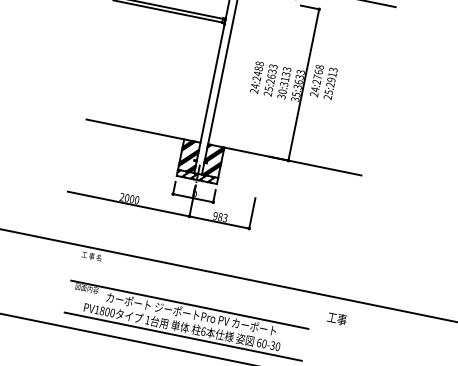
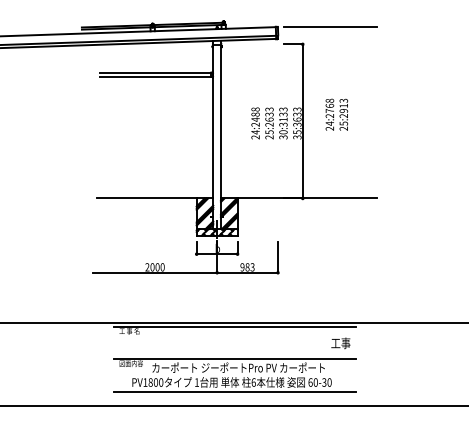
text: (323, 81) -> (336, 114), moved
line: (195, 272) -> (234, 326), added
text: (336, 318) -> (340, 343), moved

